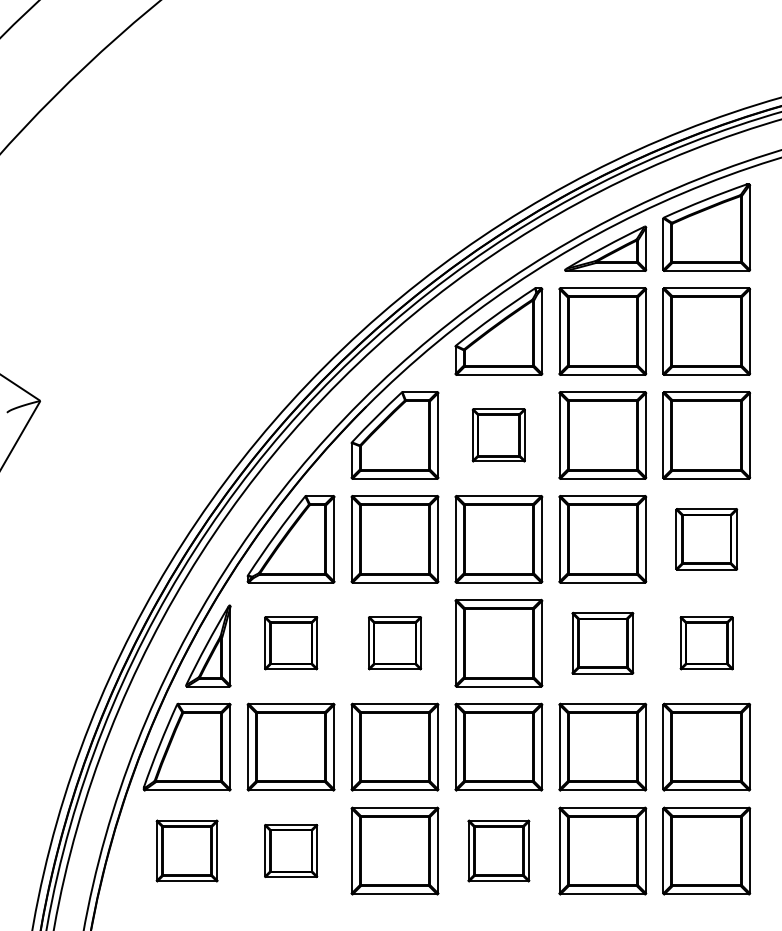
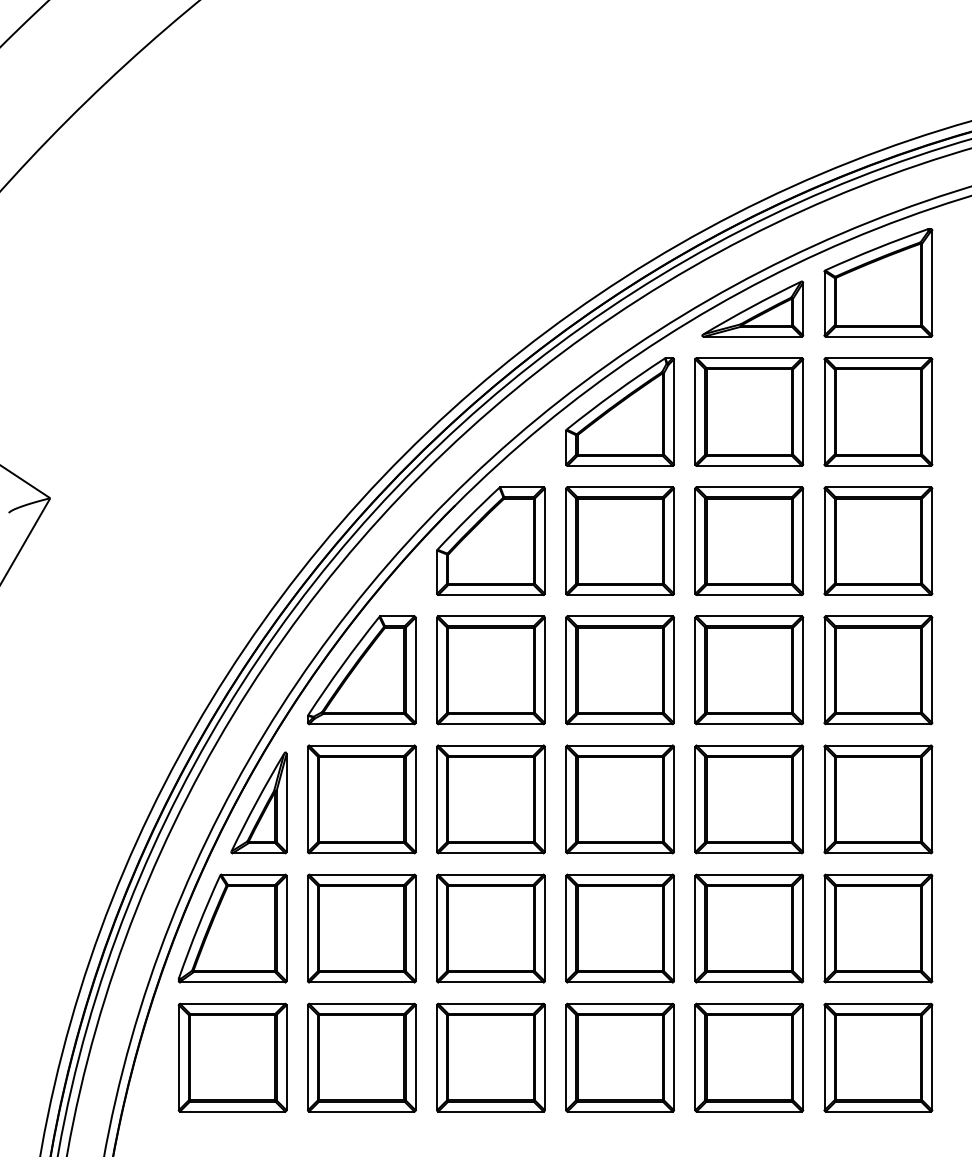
part: (498, 434) -> (619, 540), size x1.67
part: (706, 539) -> (878, 670), size x1.43
part: (290, 643) -> (361, 799), size x1.67
part: (394, 643) -> (490, 799), size x1.67
part: (603, 643) -> (749, 799), size x1.43
part: (706, 643) -> (878, 799), size x1.67
part: (187, 850) -> (232, 1057), size x1.43
part: (290, 850) -> (361, 1057), size x1.67
part: (498, 850) -> (619, 1057), size x1.43

